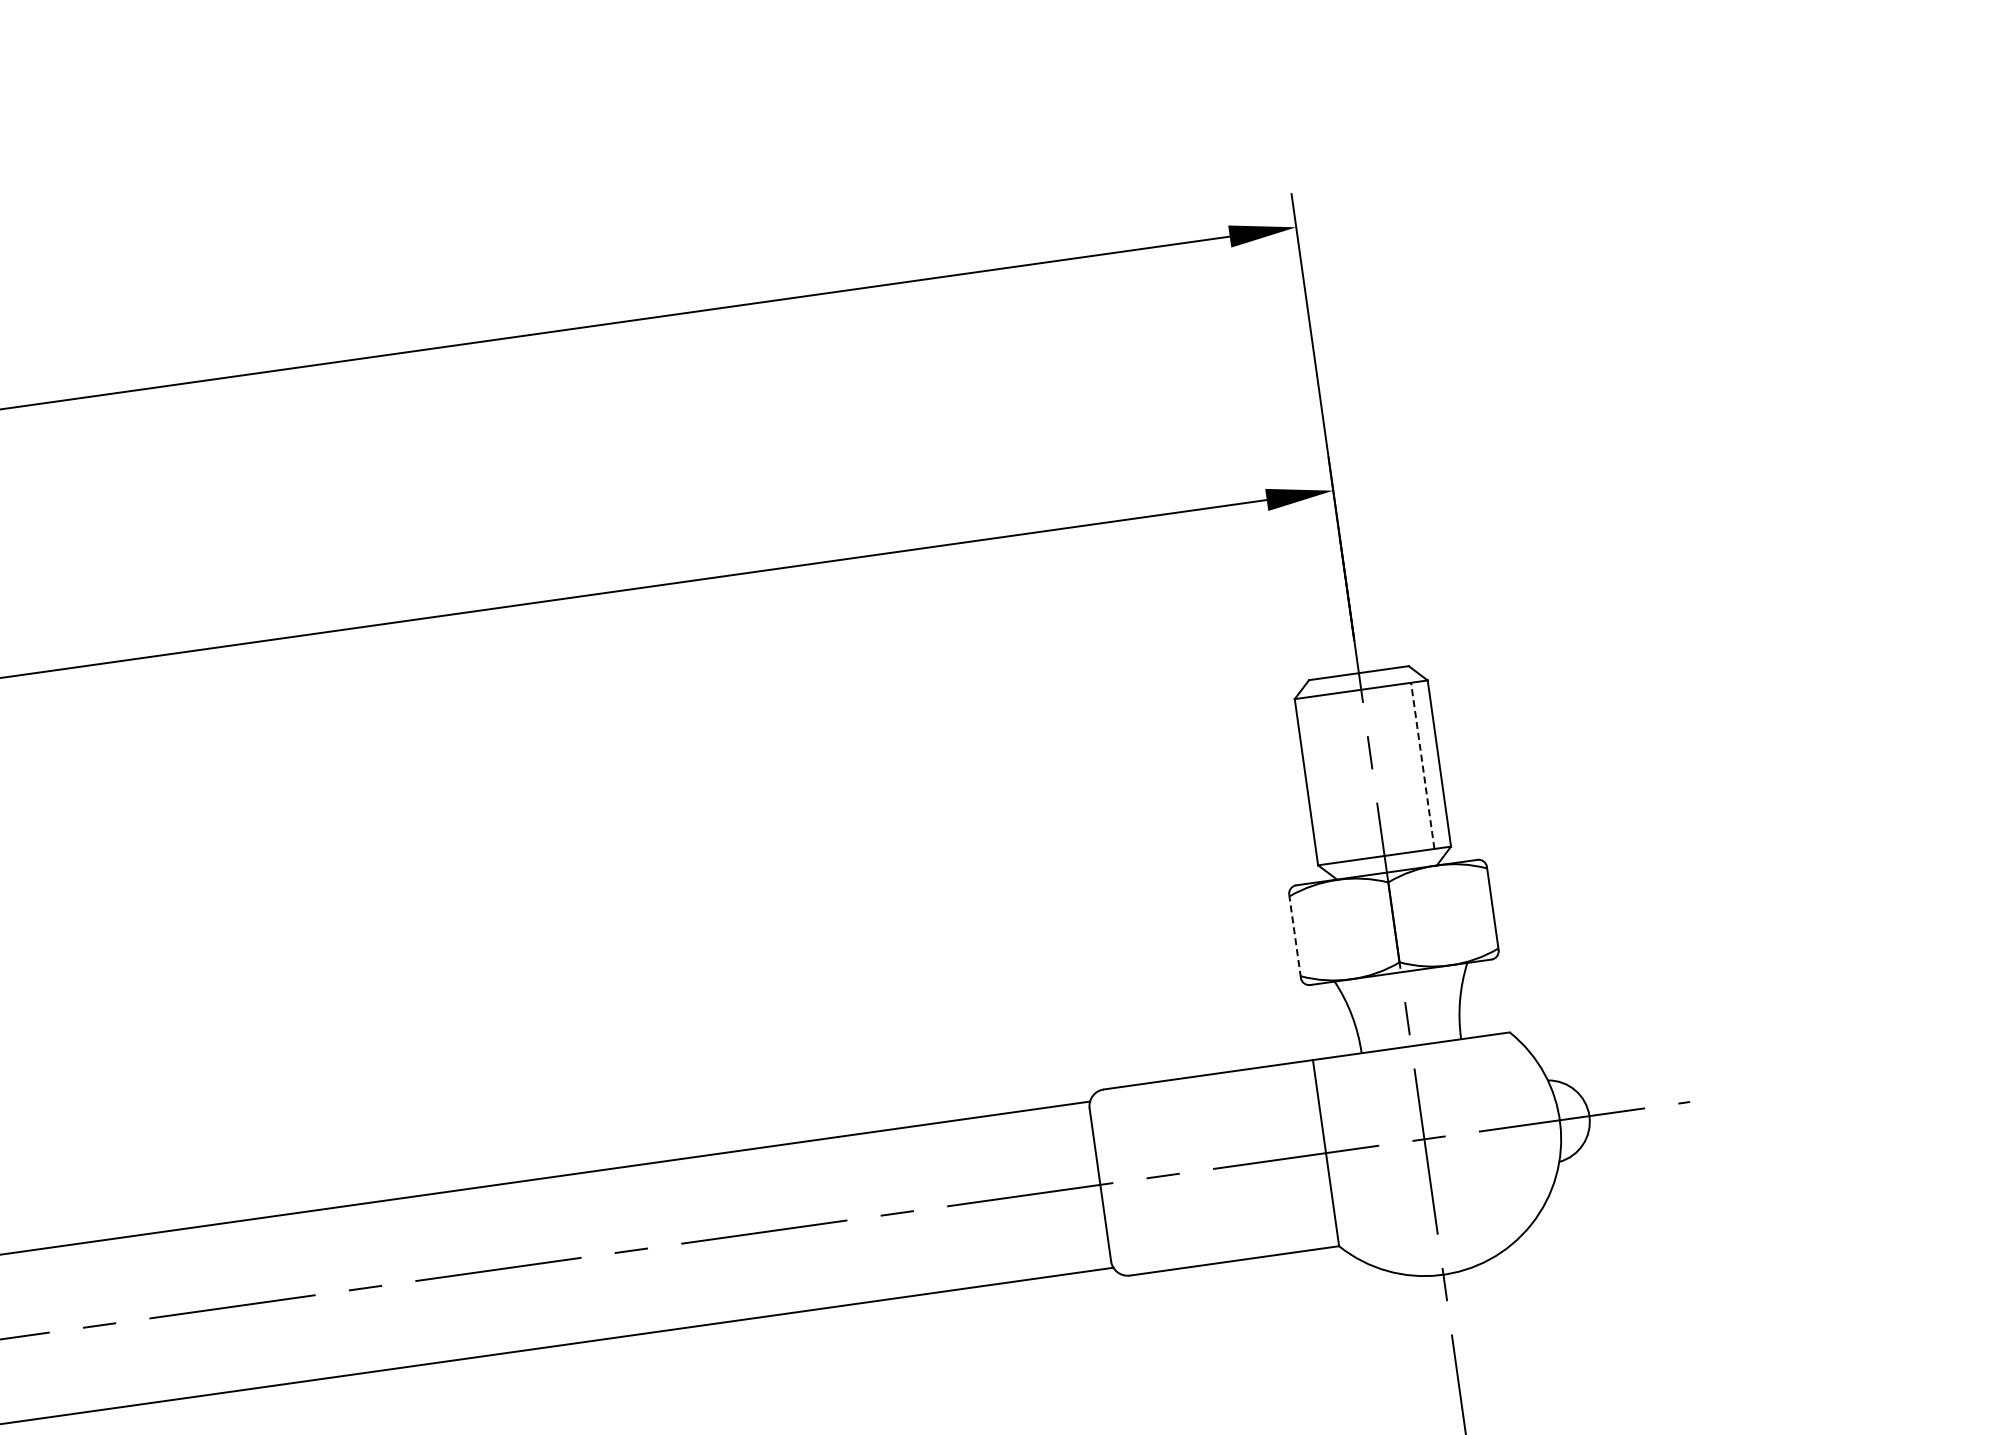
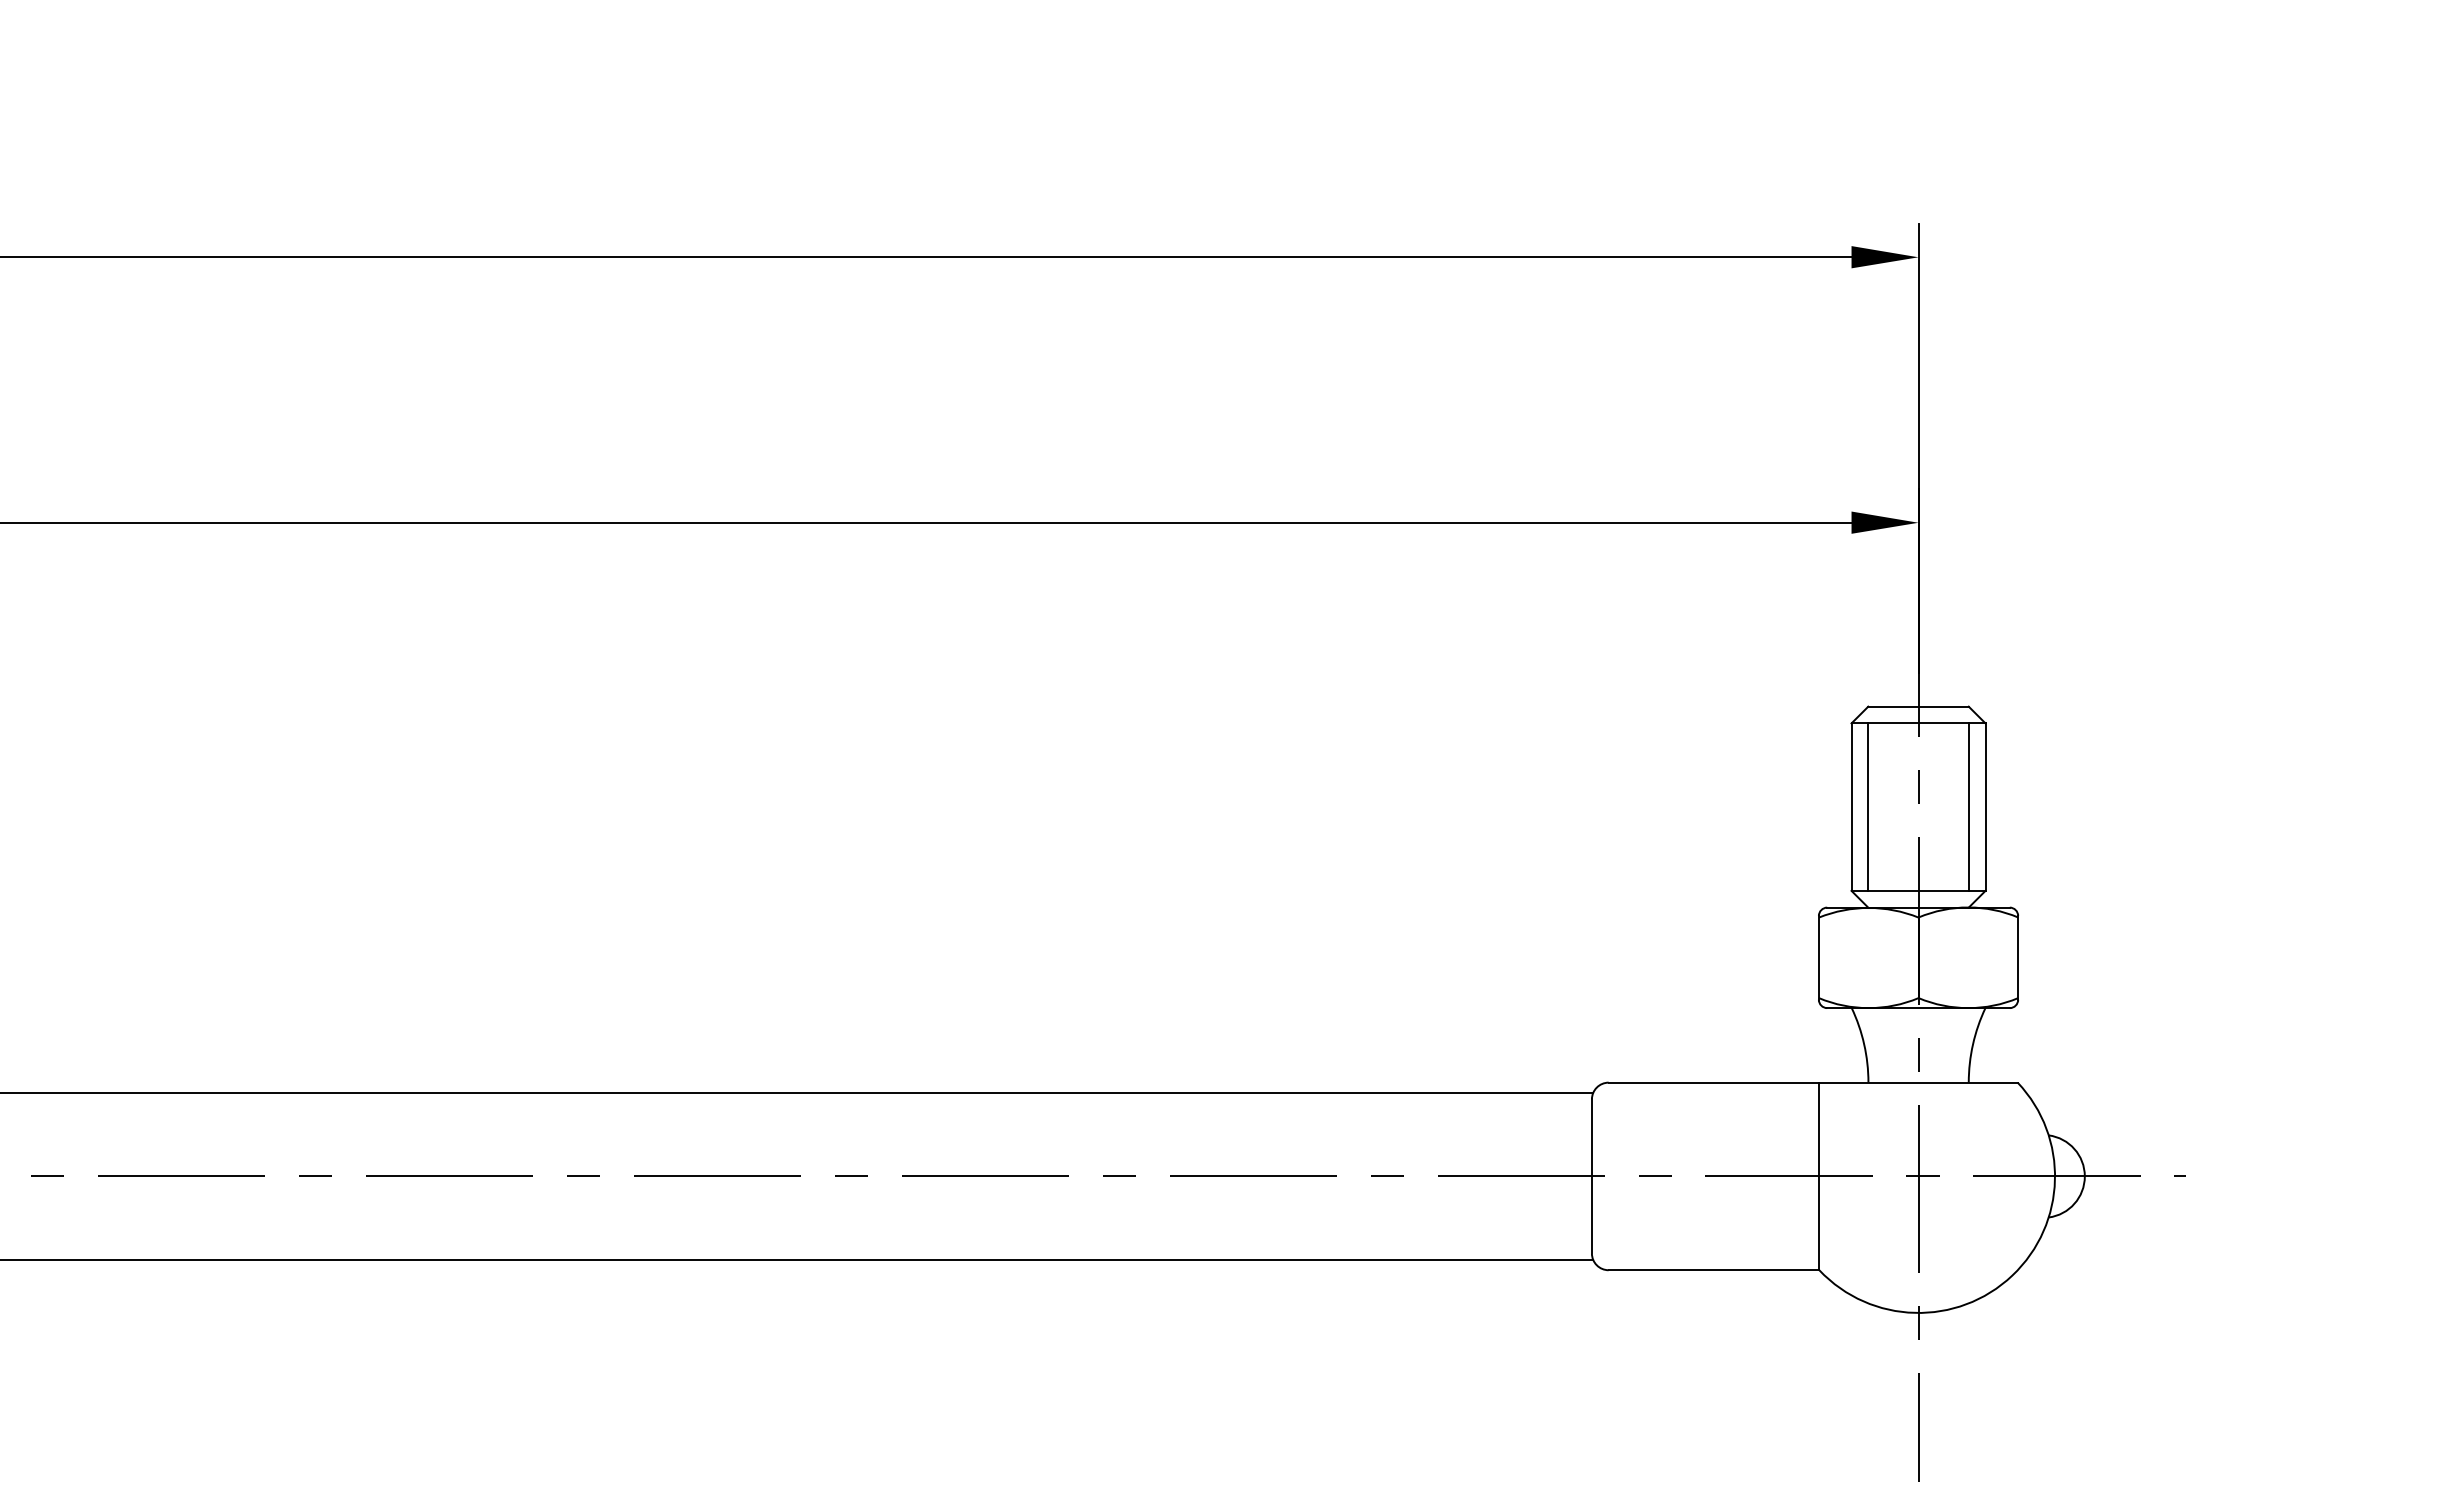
line: (1422, 766) -> (1968, 807), dashed -> solid
line: (1323, 779) -> (1868, 806), added
line: (1294, 936) -> (1818, 957), dashed -> solid

